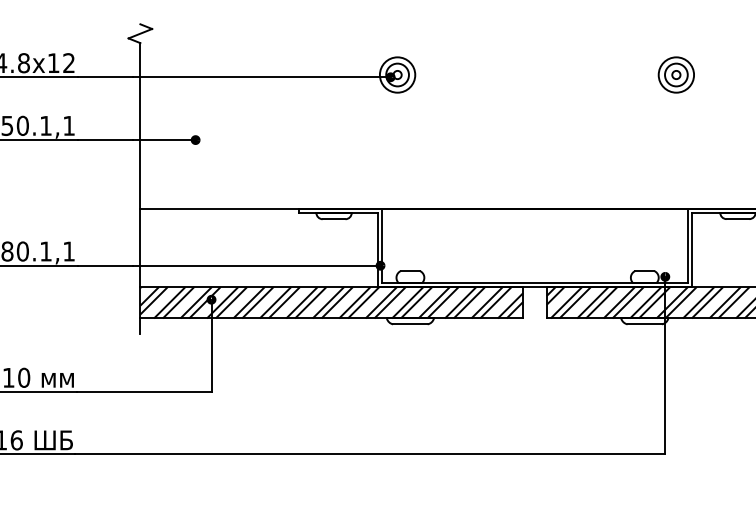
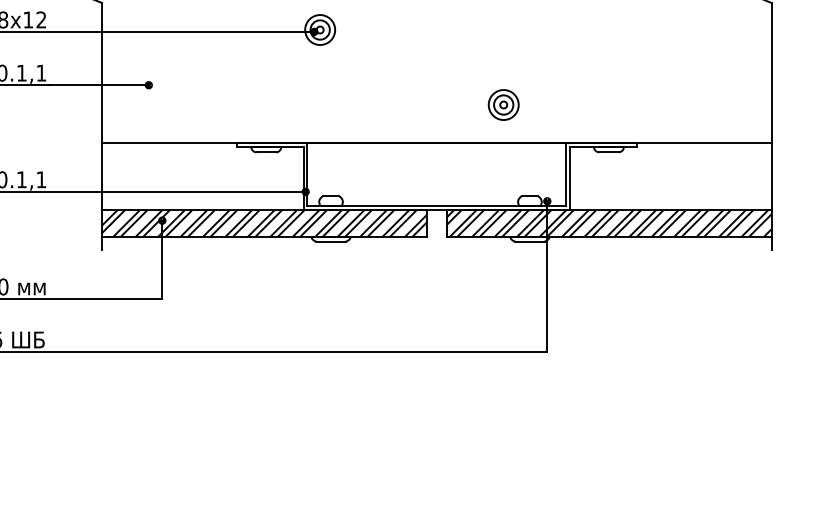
part: (676, 74) -> (503, 104), moved

